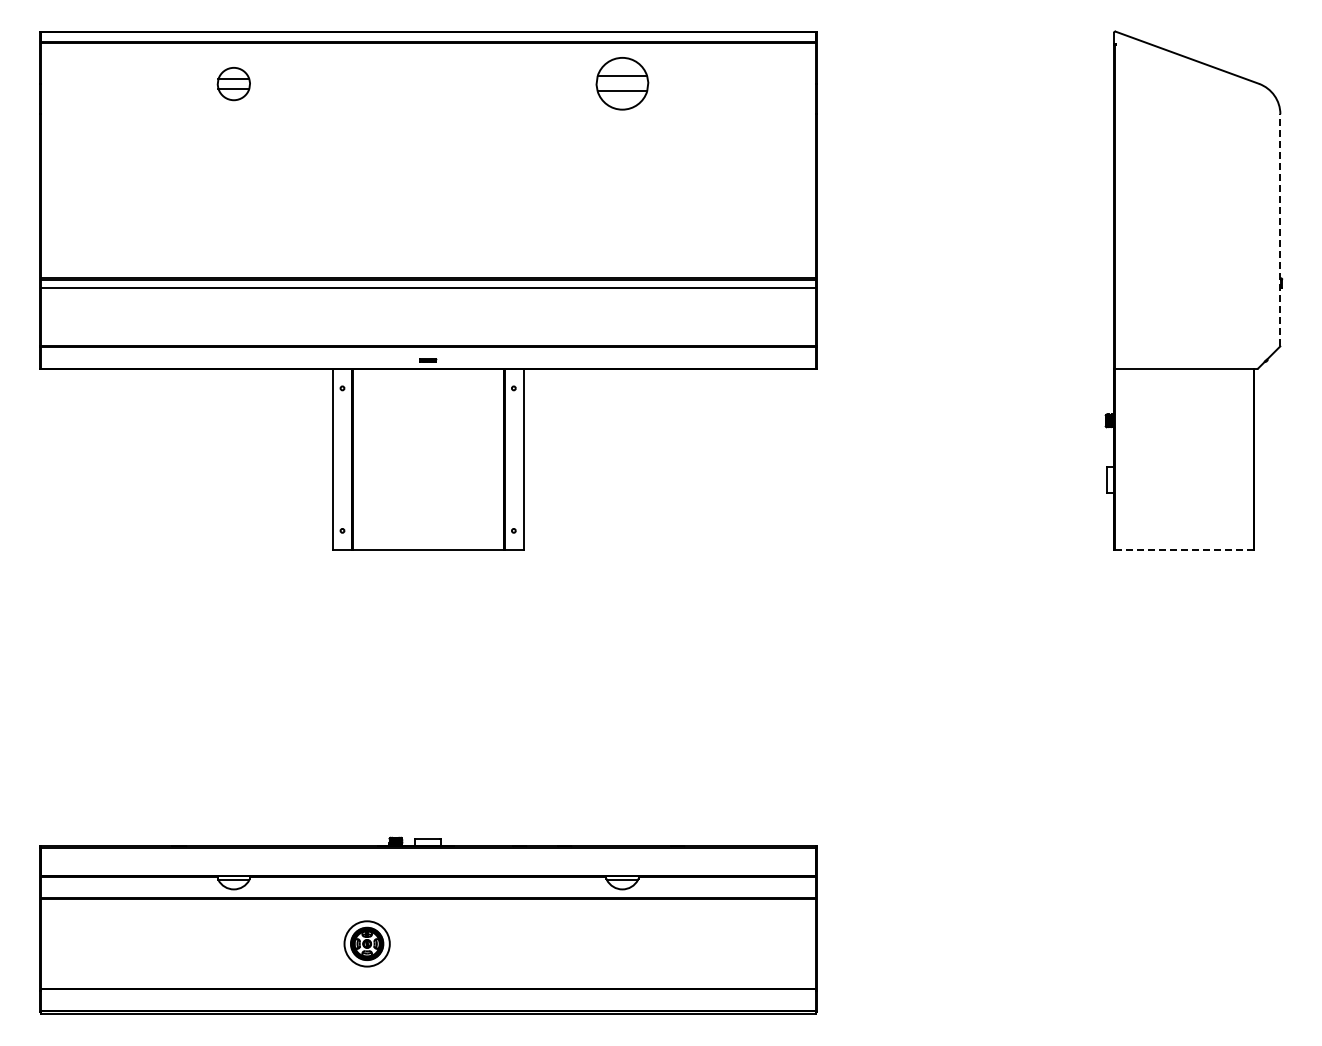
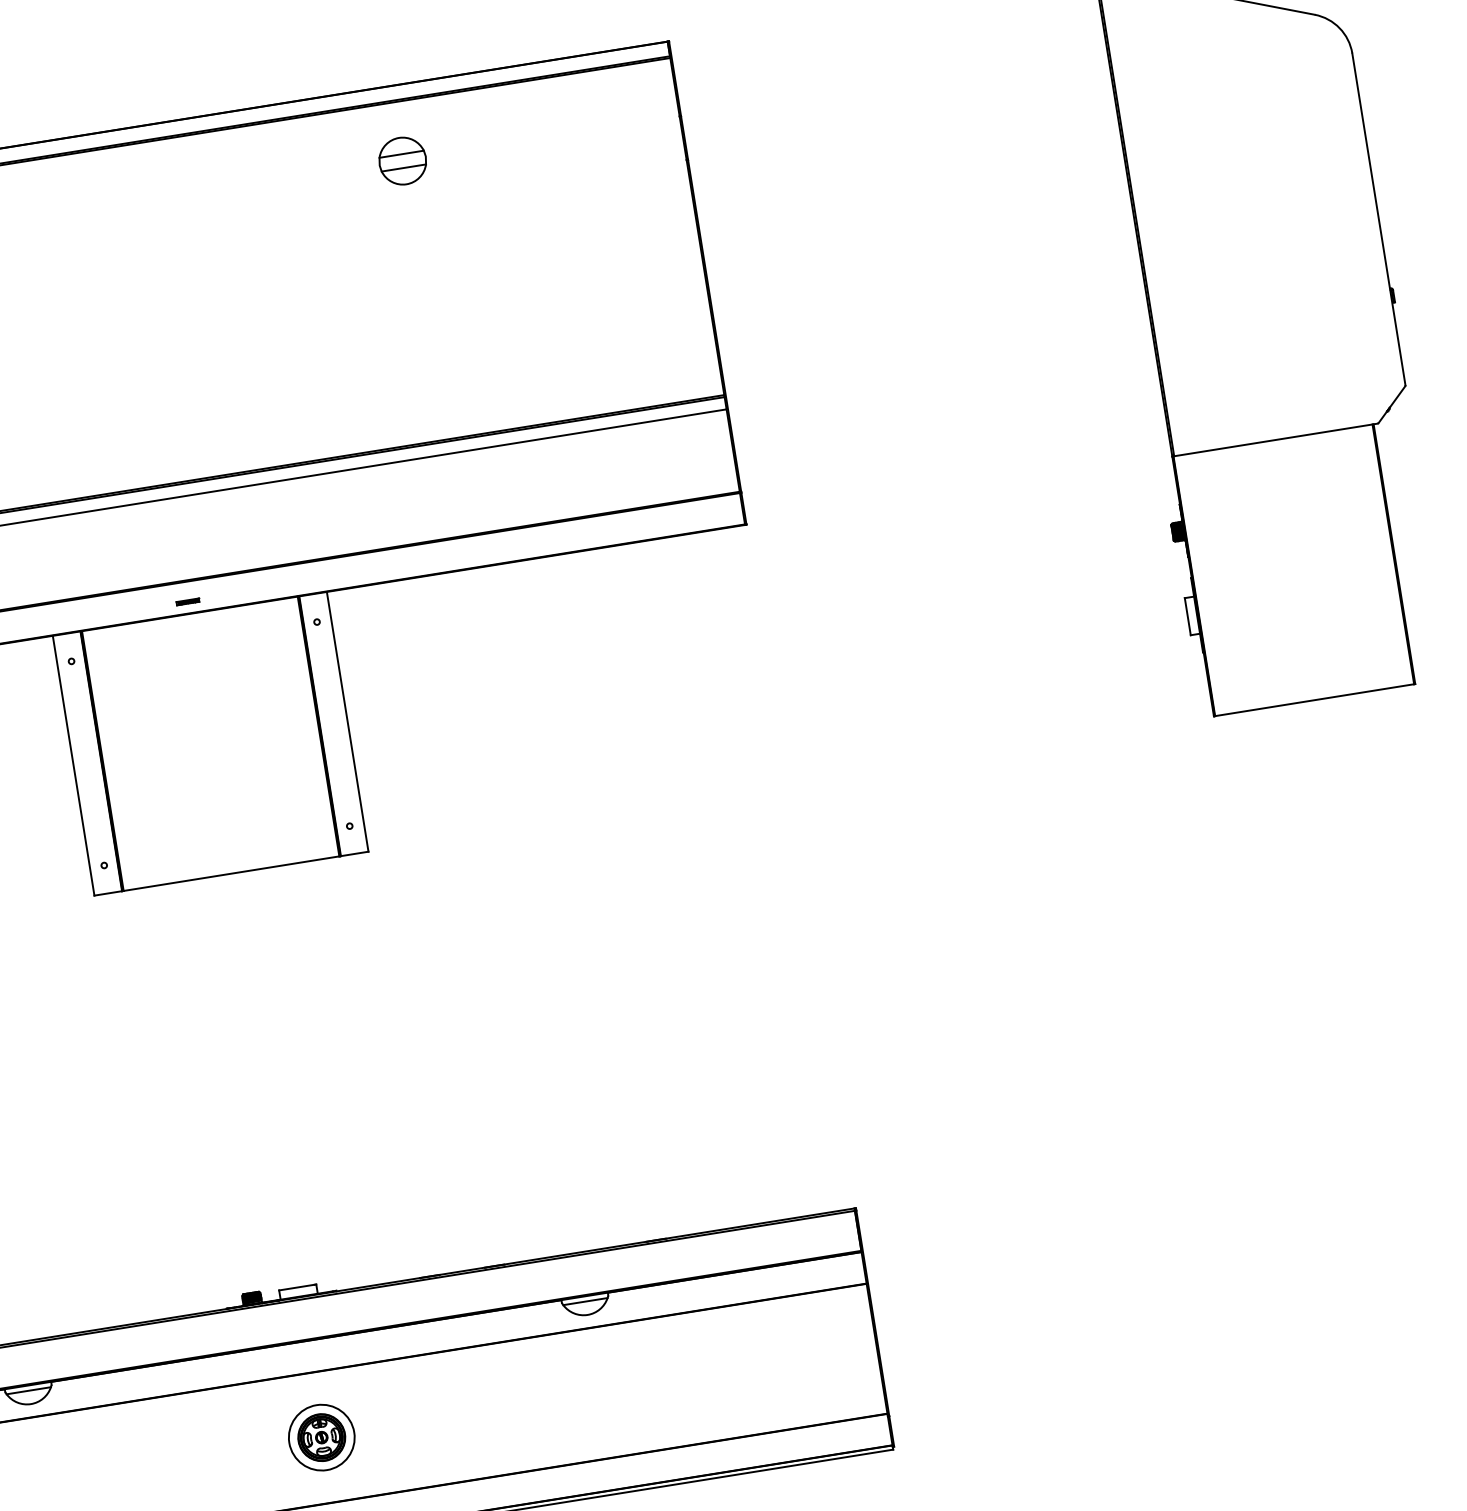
part: (622, 84) -> (402, 161), size x0.62
line: (1280, 230) -> (1379, 219), dashed -> solid
line: (1184, 550) -> (1315, 700), dashed -> solid
part: (366, 943) -> (320, 1437), moved

